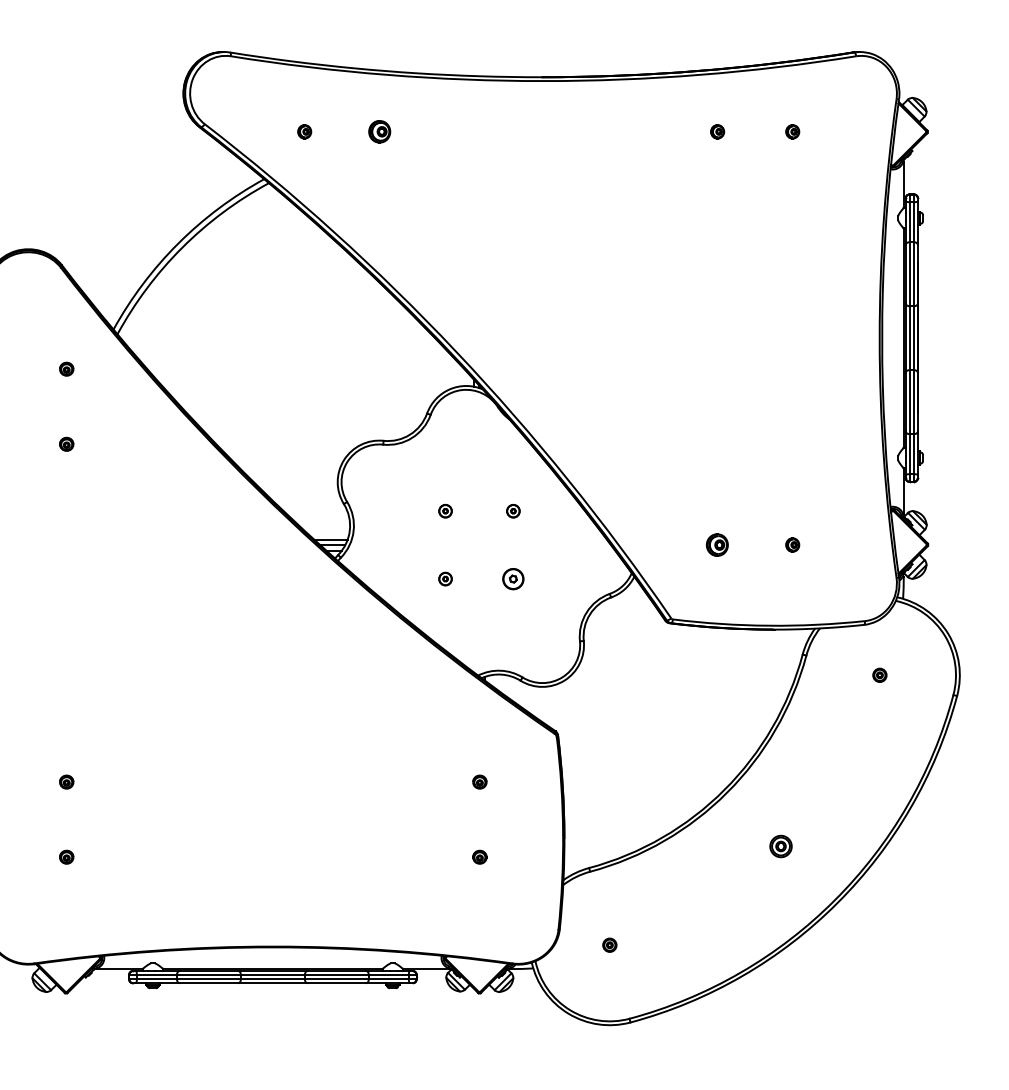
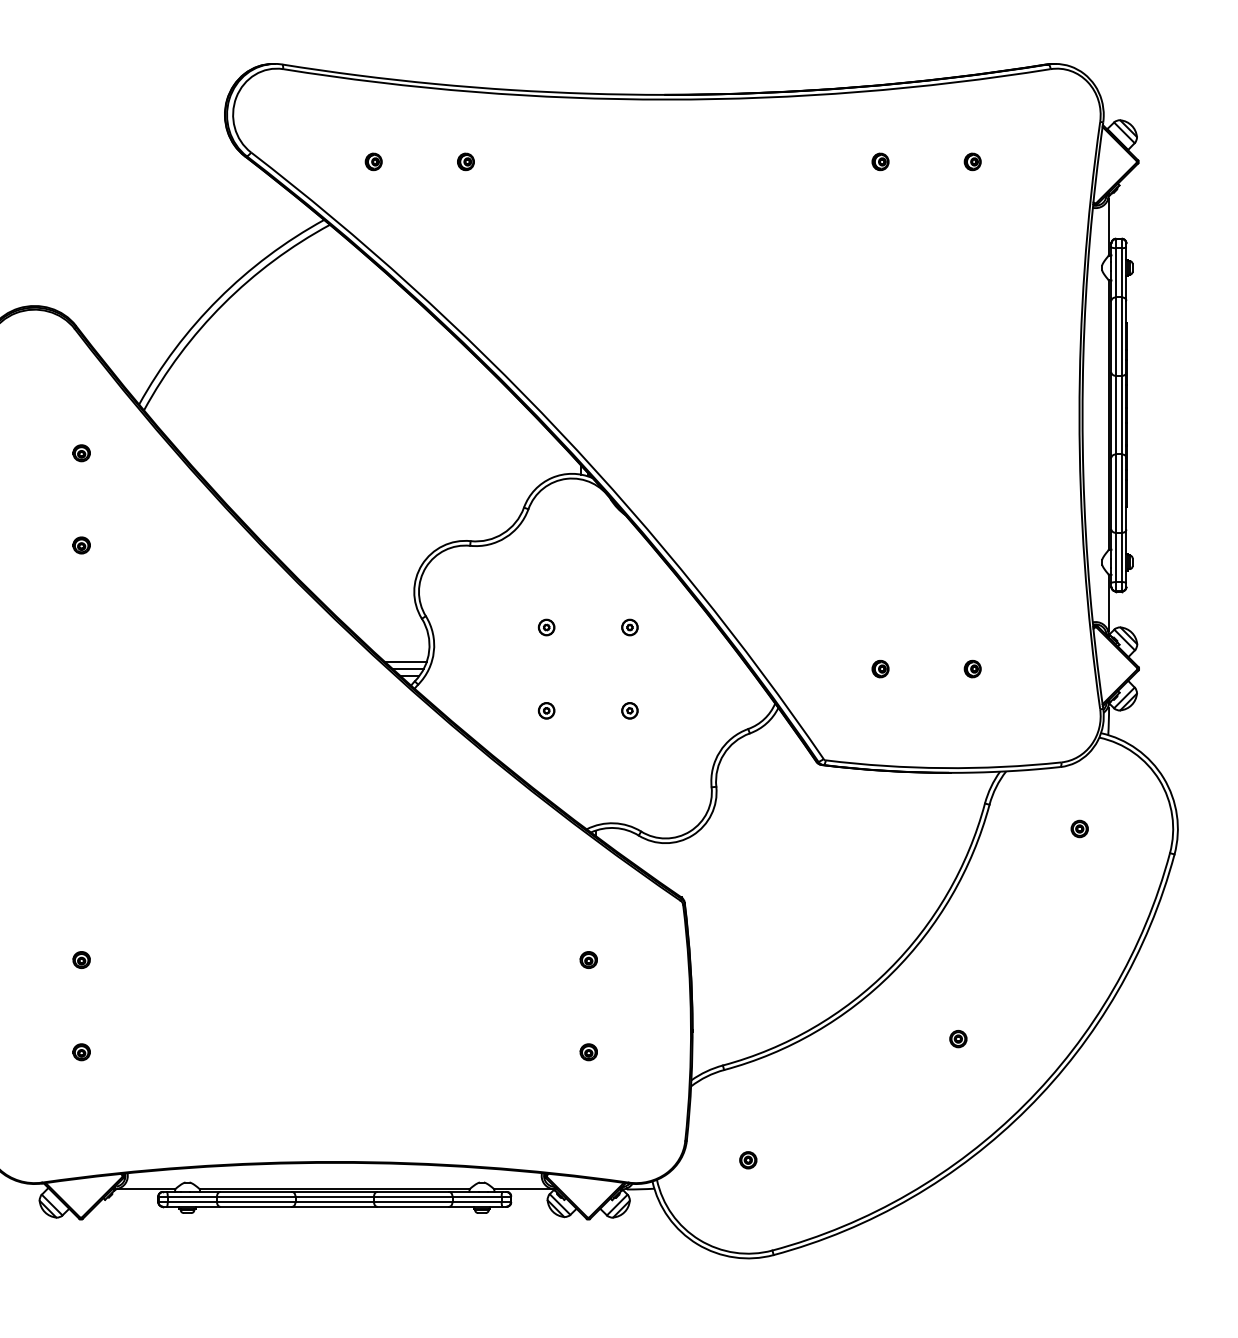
part: (379, 131) -> (465, 161), size x0.62
part: (717, 544) -> (880, 668), size x0.62
part: (513, 578) -> (630, 710), size x0.62
part: (780, 846) -> (957, 1039), size x0.62

